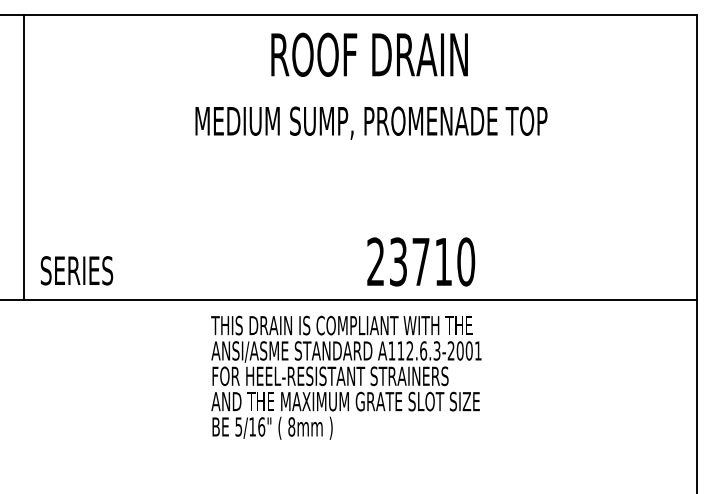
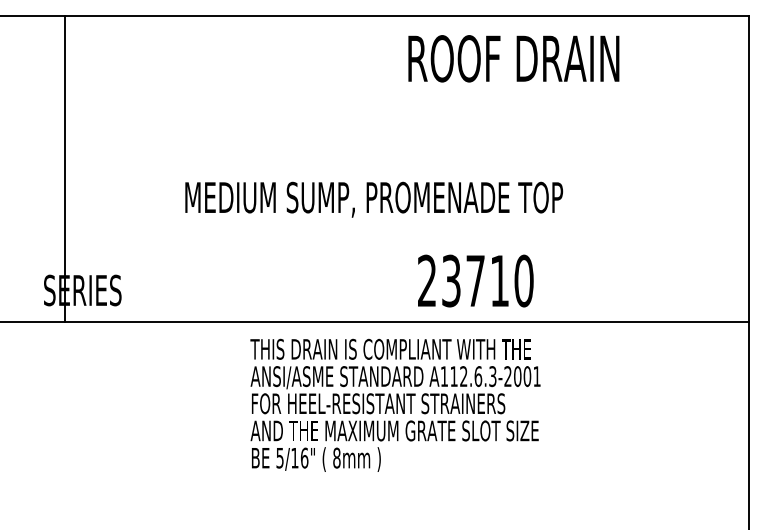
text: (369, 54) -> (513, 58), moved
text: (371, 122) -> (374, 198), moved
line: (23, 156) -> (64, 167), moved
text: (421, 261) -> (476, 280), moved
text: (346, 377) -> (395, 405), moved

